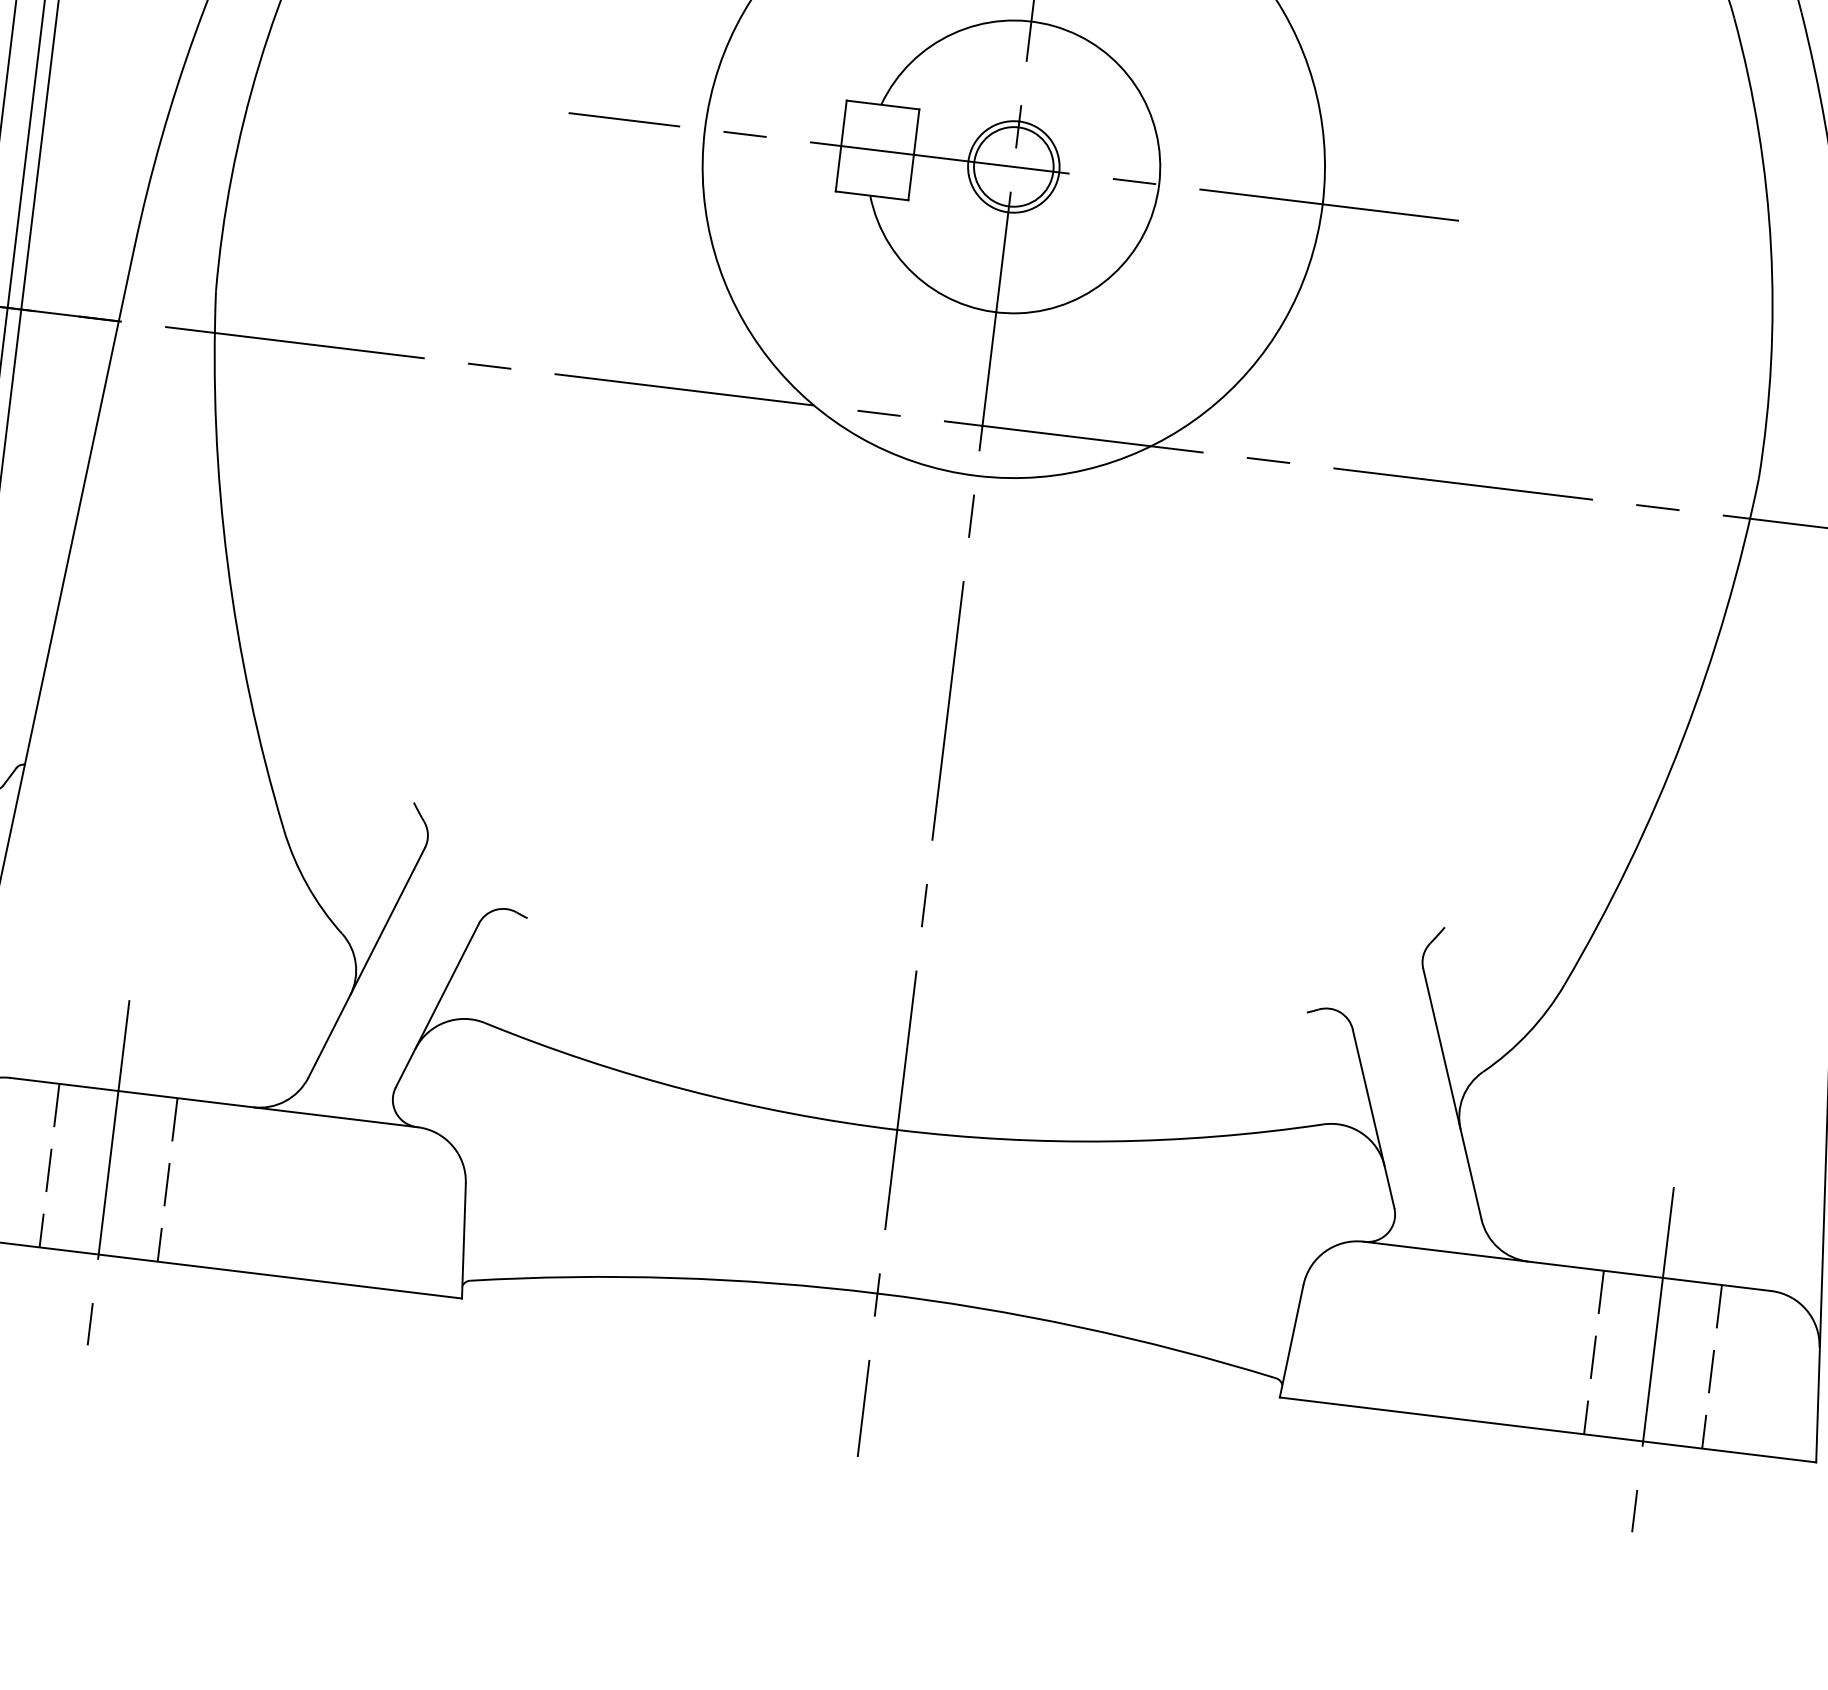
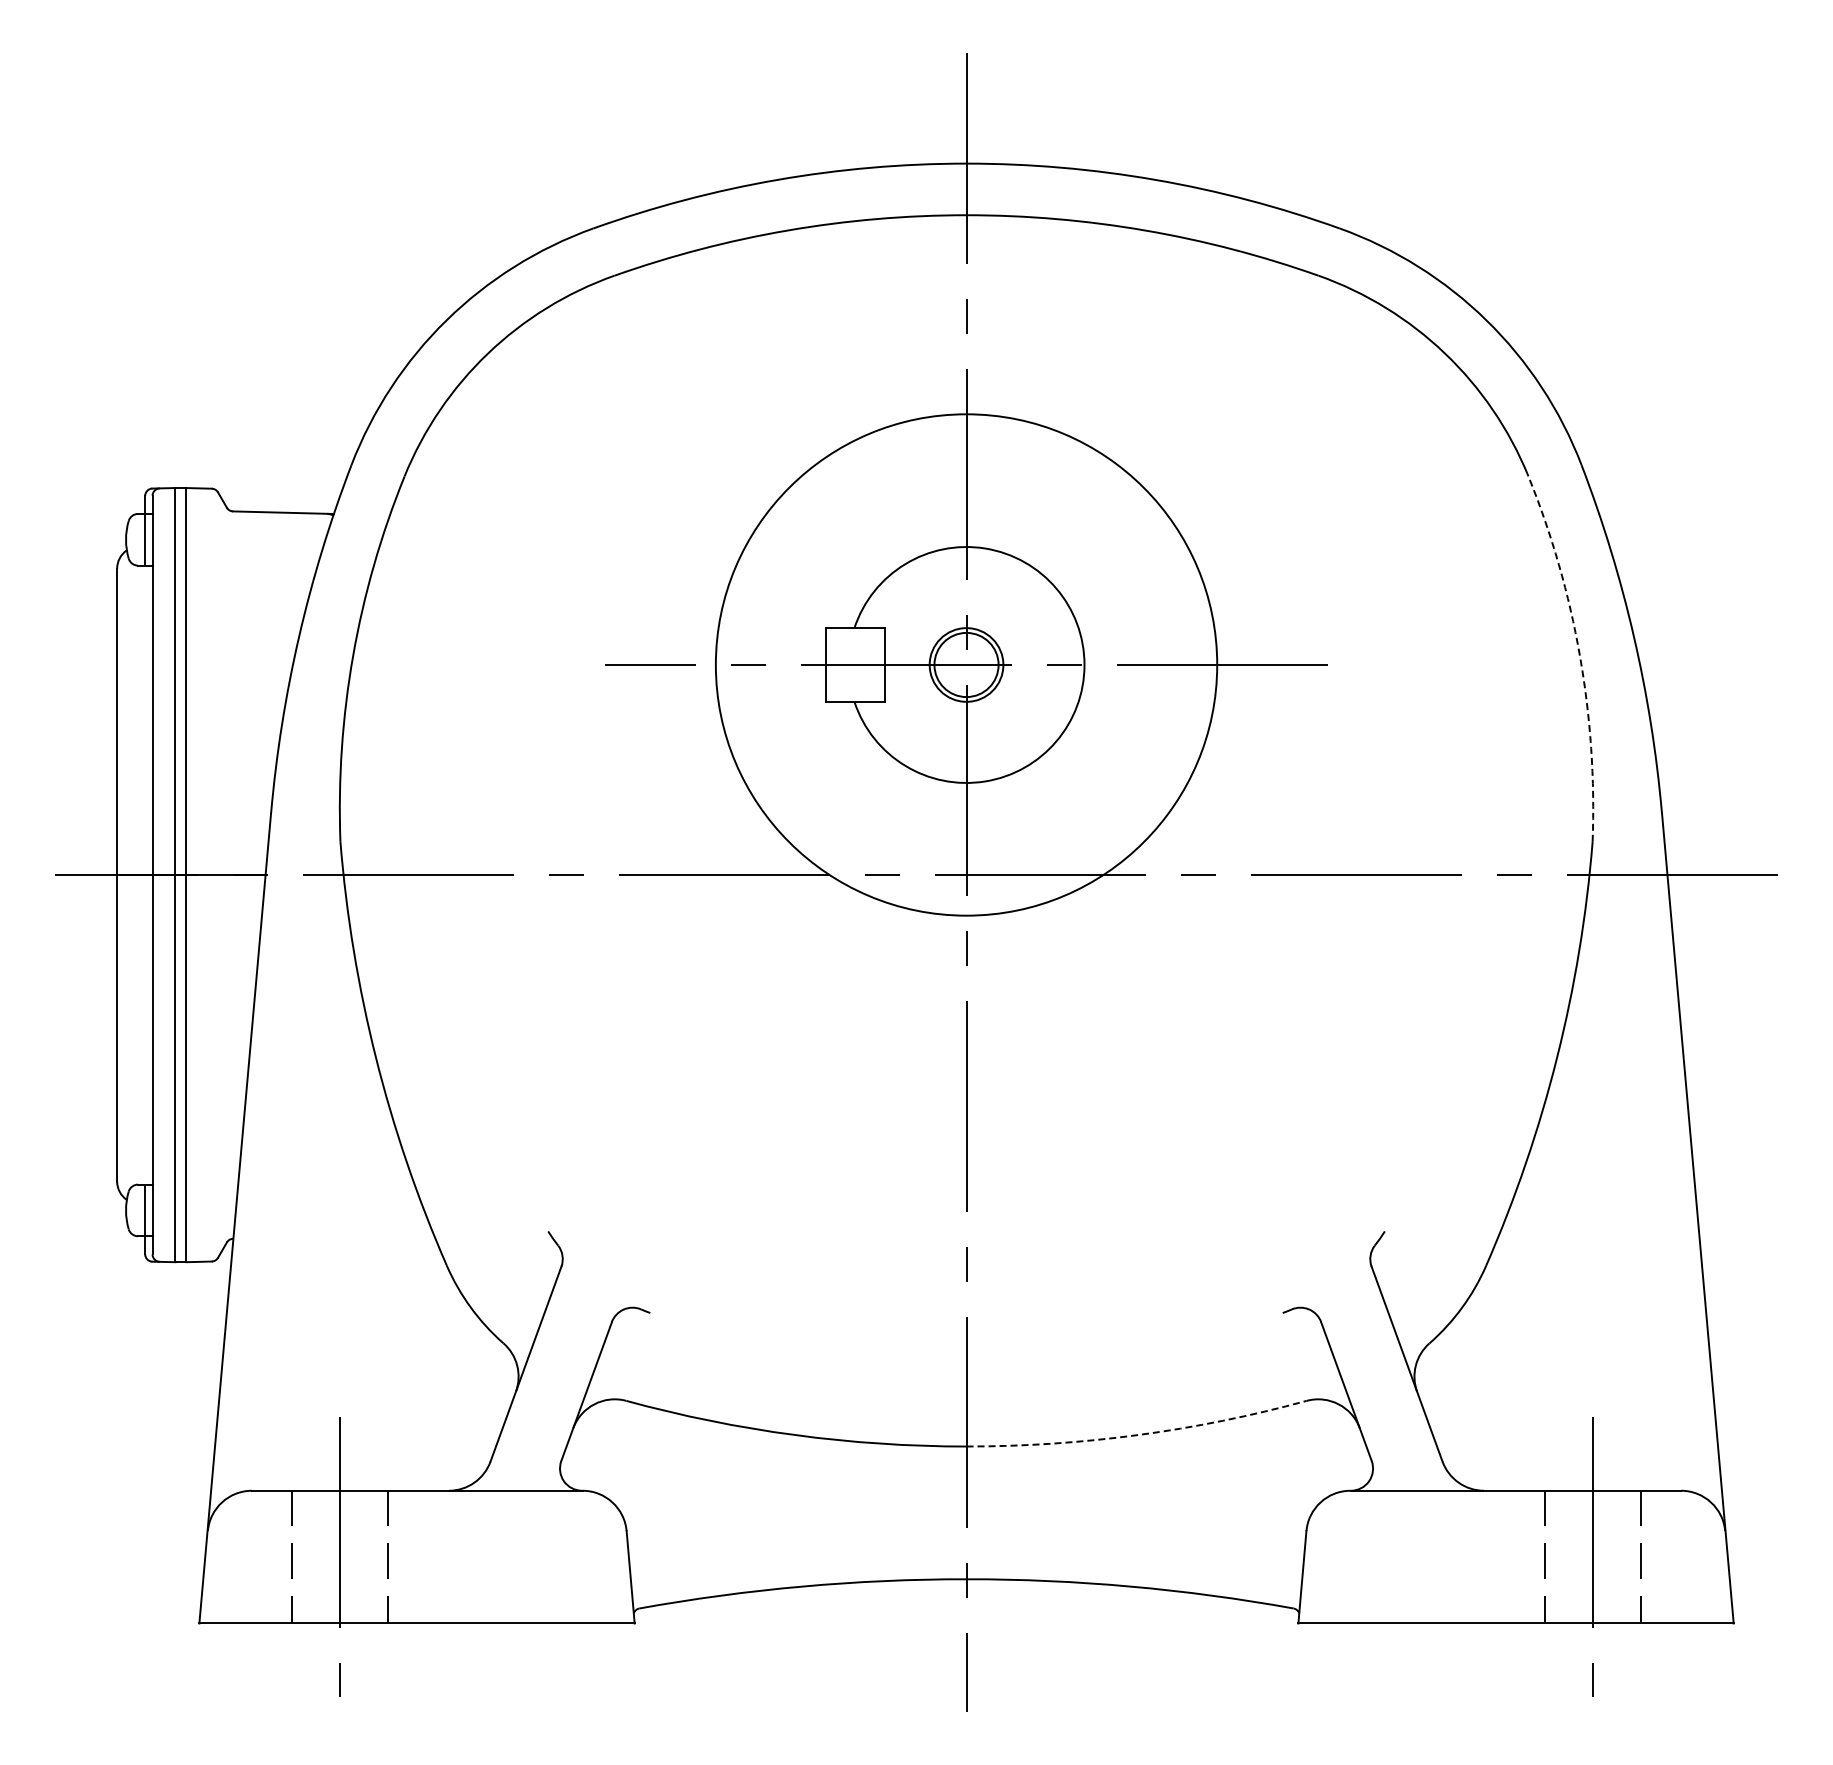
arc: (1770, 246) -> (1579, 655), solid -> dashed
arc: (1110, 1142) -> (1138, 1435), solid -> dashed

